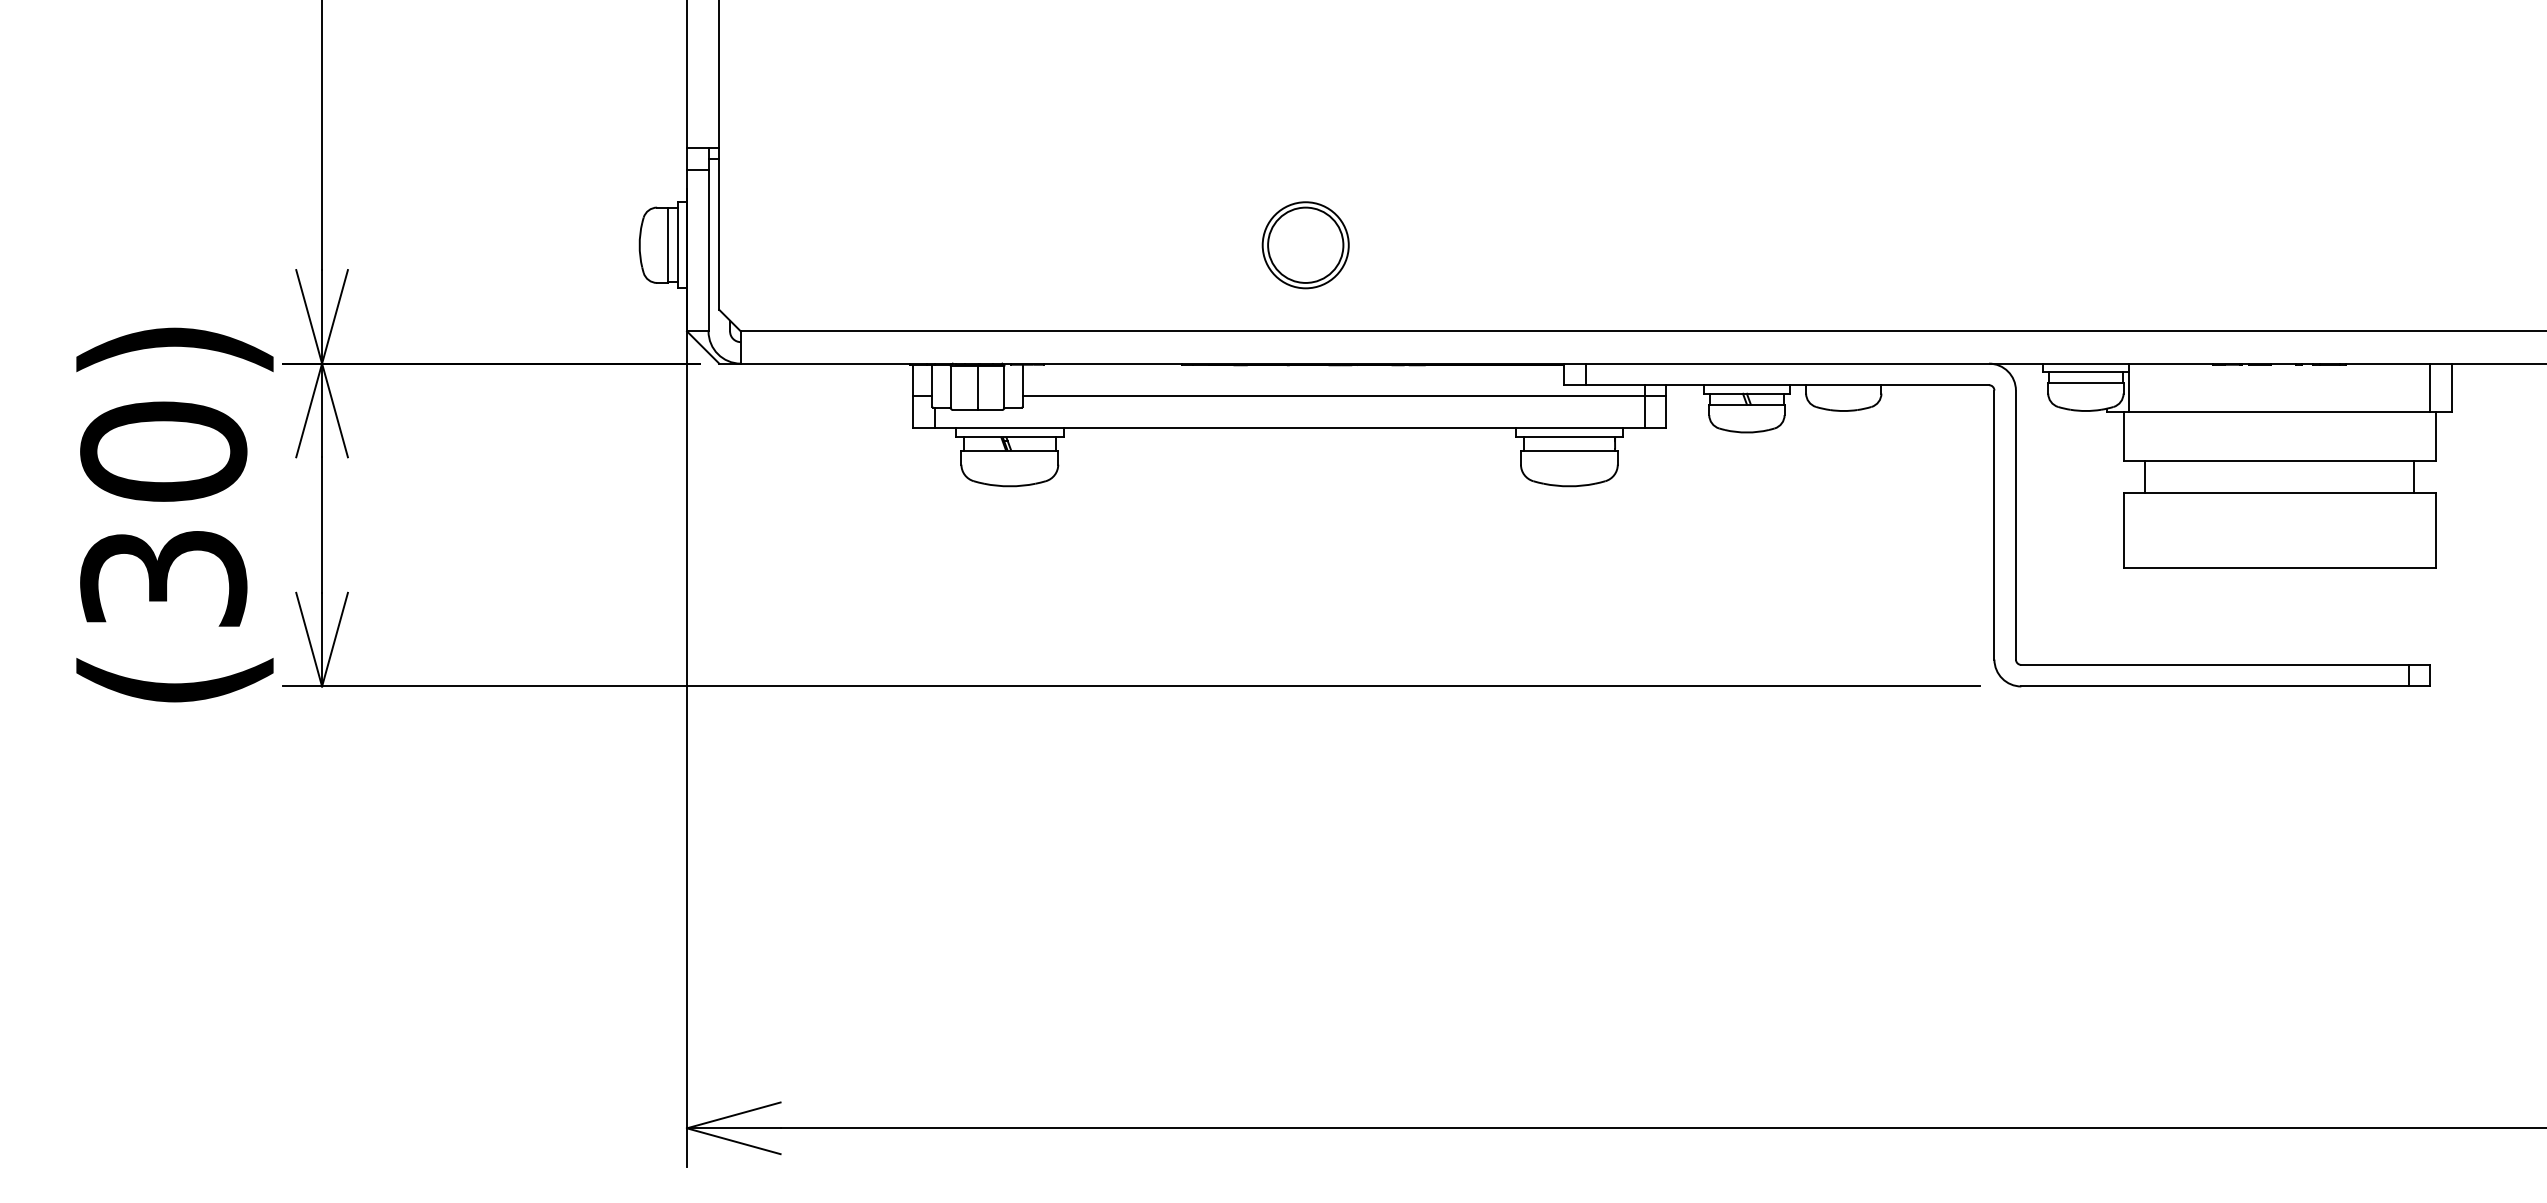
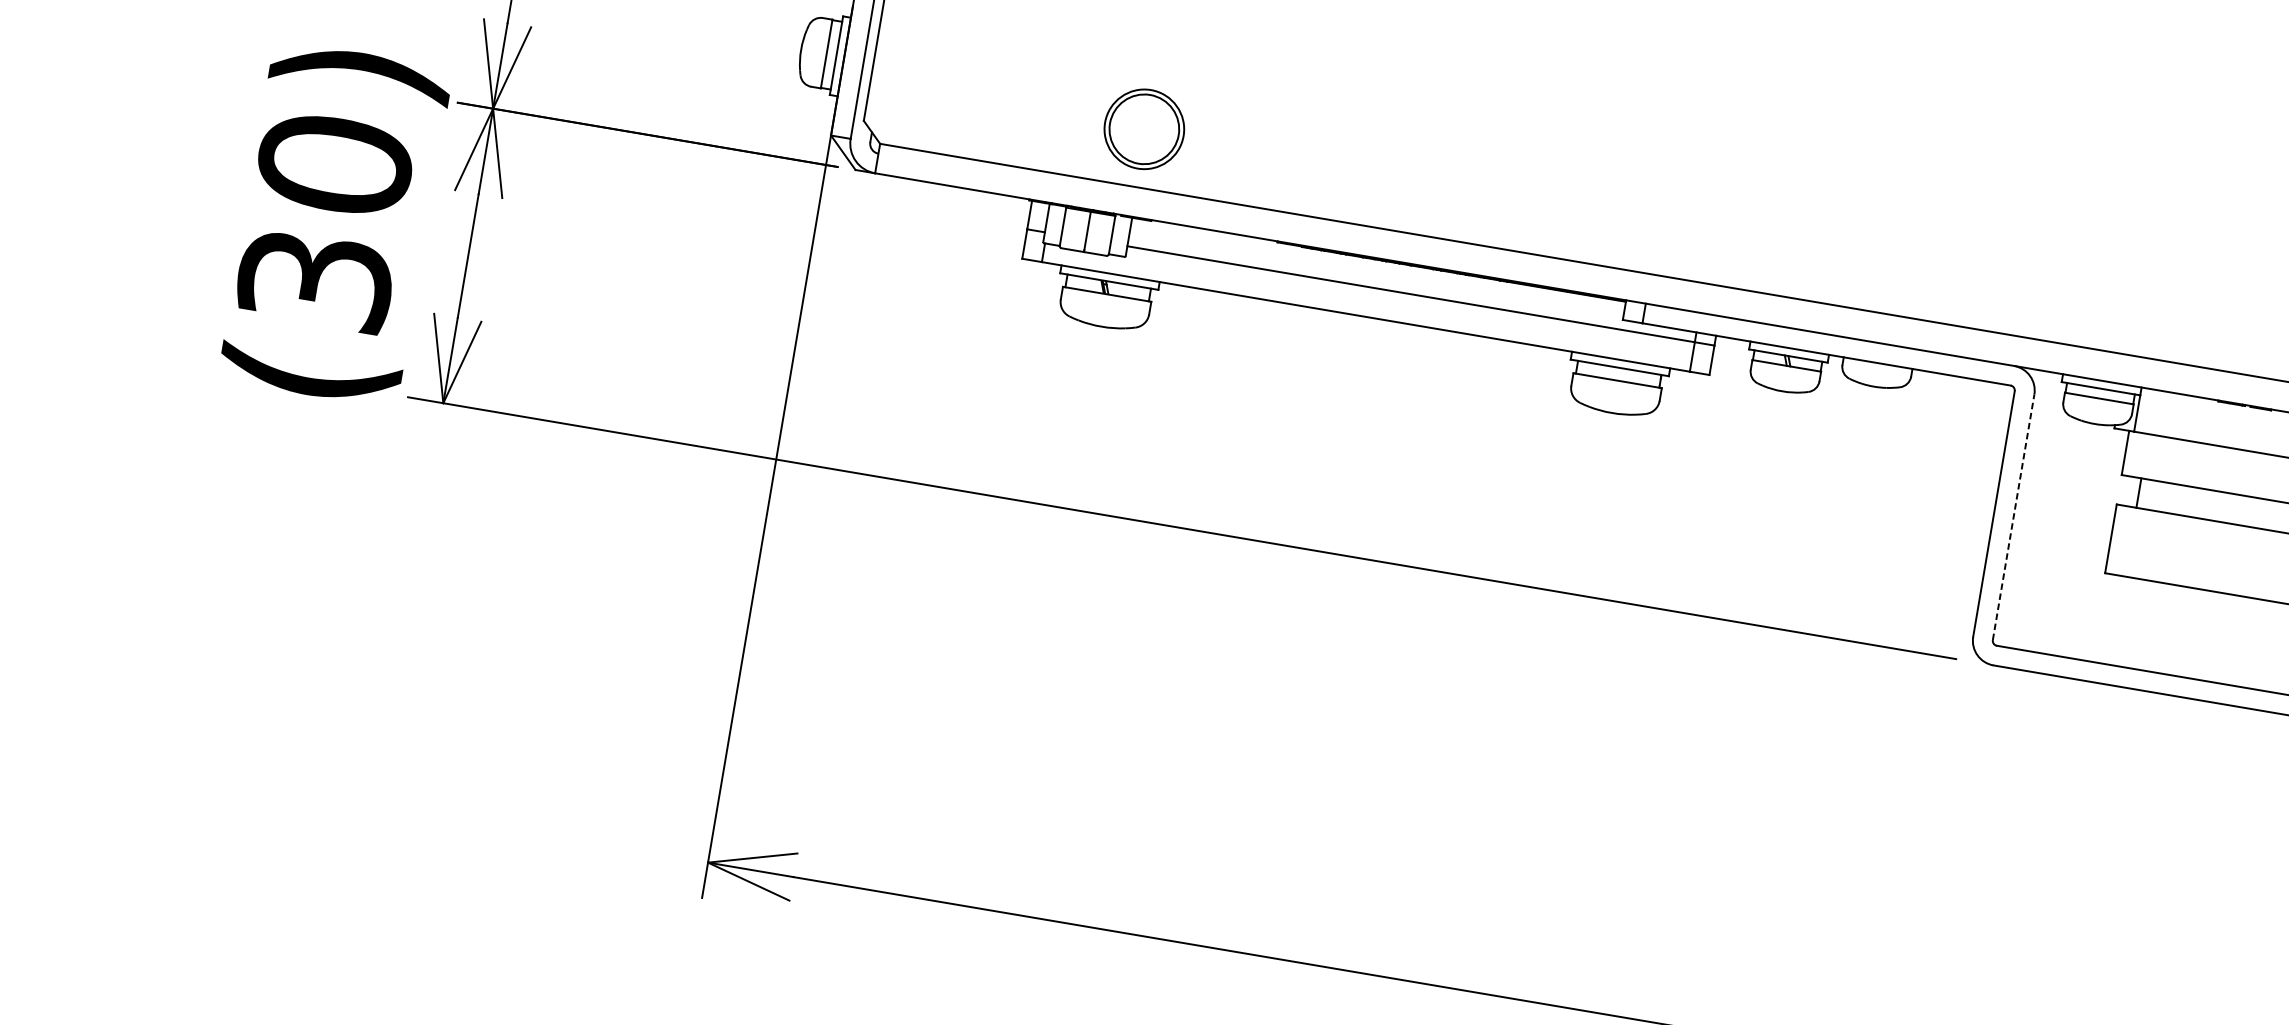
part: (1305, 245) -> (1144, 129), moved
line: (2015, 525) -> (2013, 517), solid -> dashed

